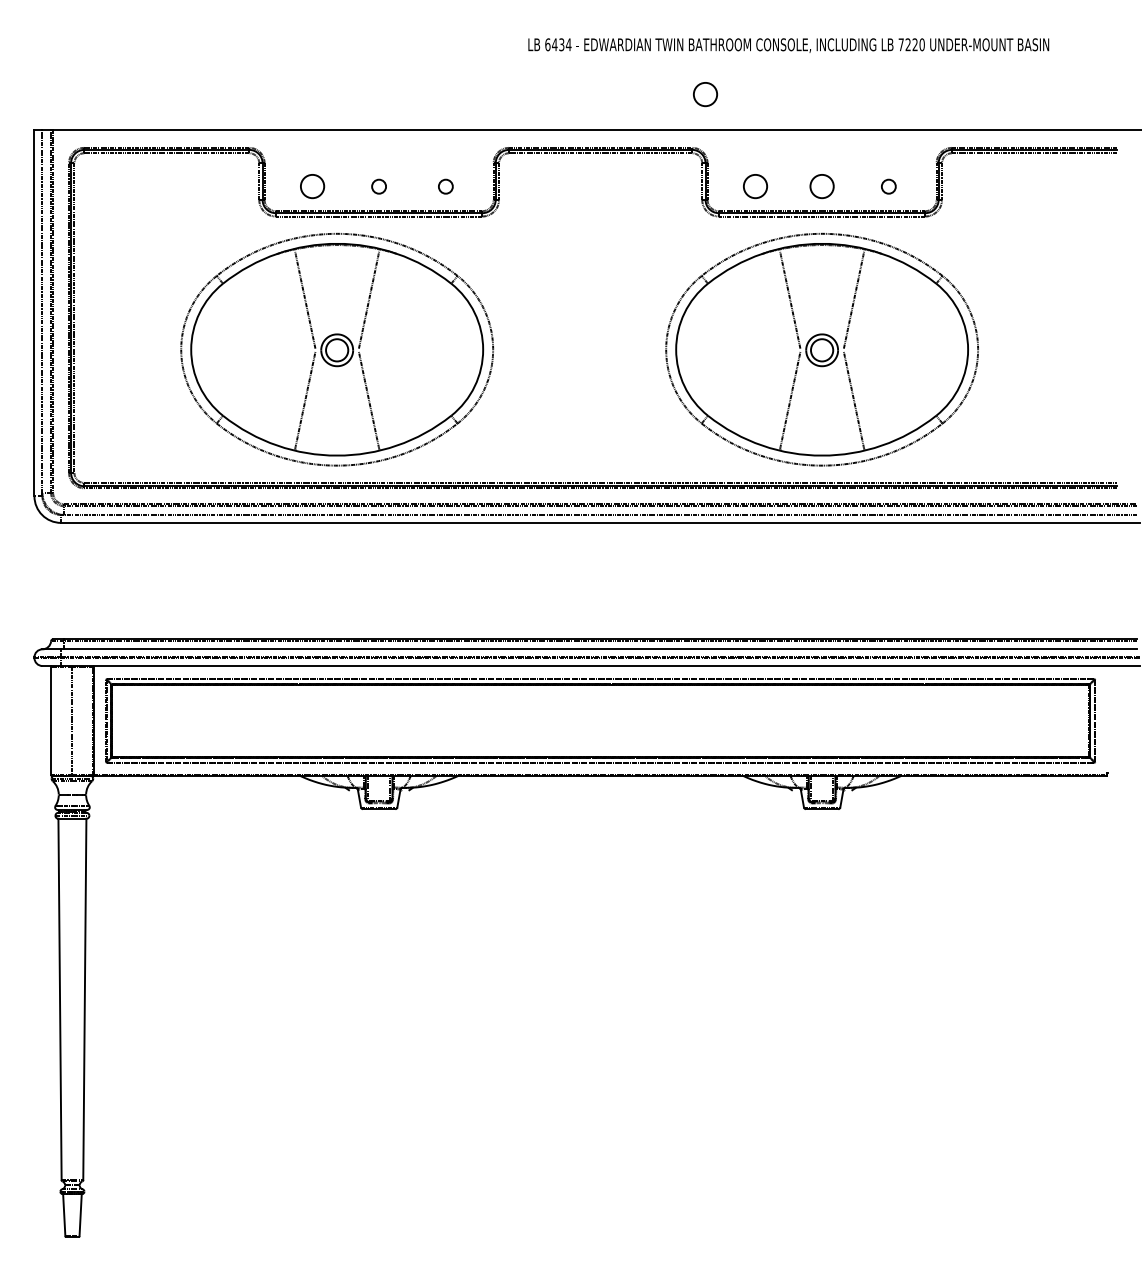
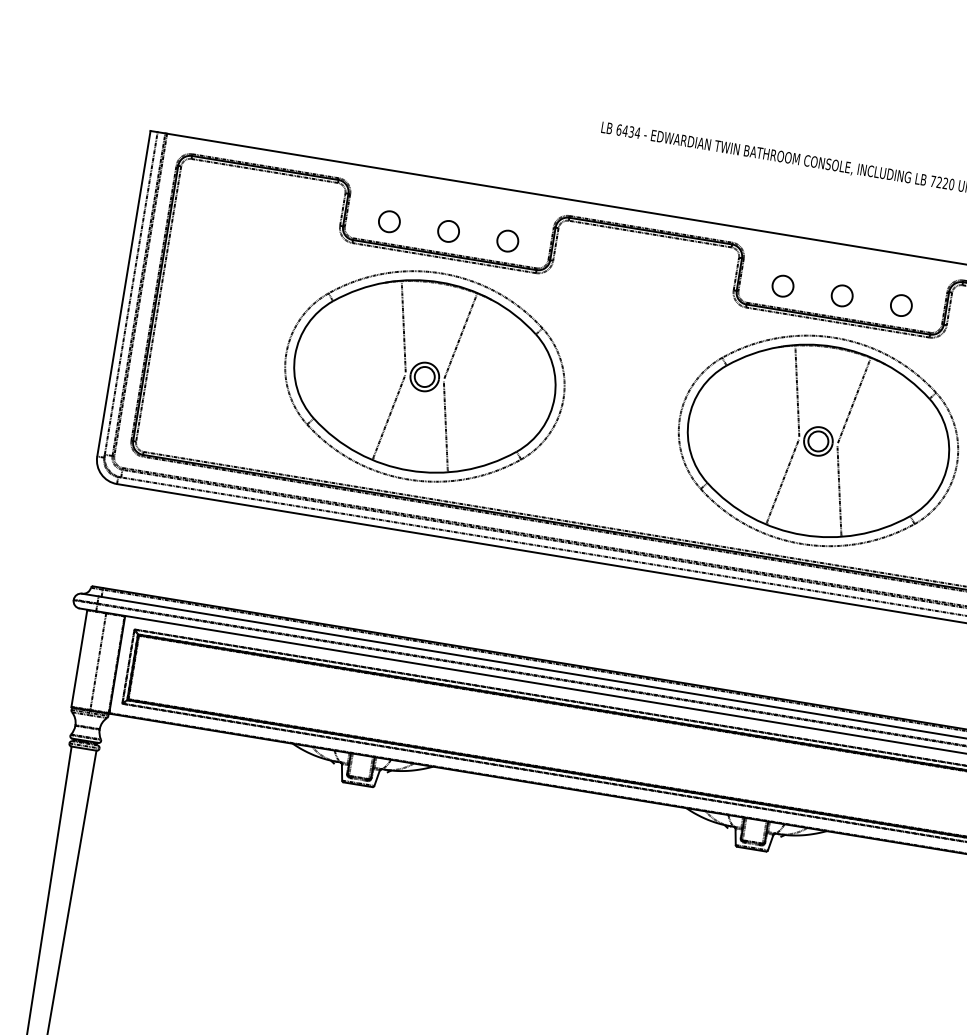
circle: (705, 94) -> (751, 197), removed
circle: (378, 186) -> (448, 231), size x1.67
circle: (445, 186) -> (507, 241), size x1.67
circle: (888, 186) -> (901, 305), size x1.67
part: (337, 349) -> (425, 376), moved

